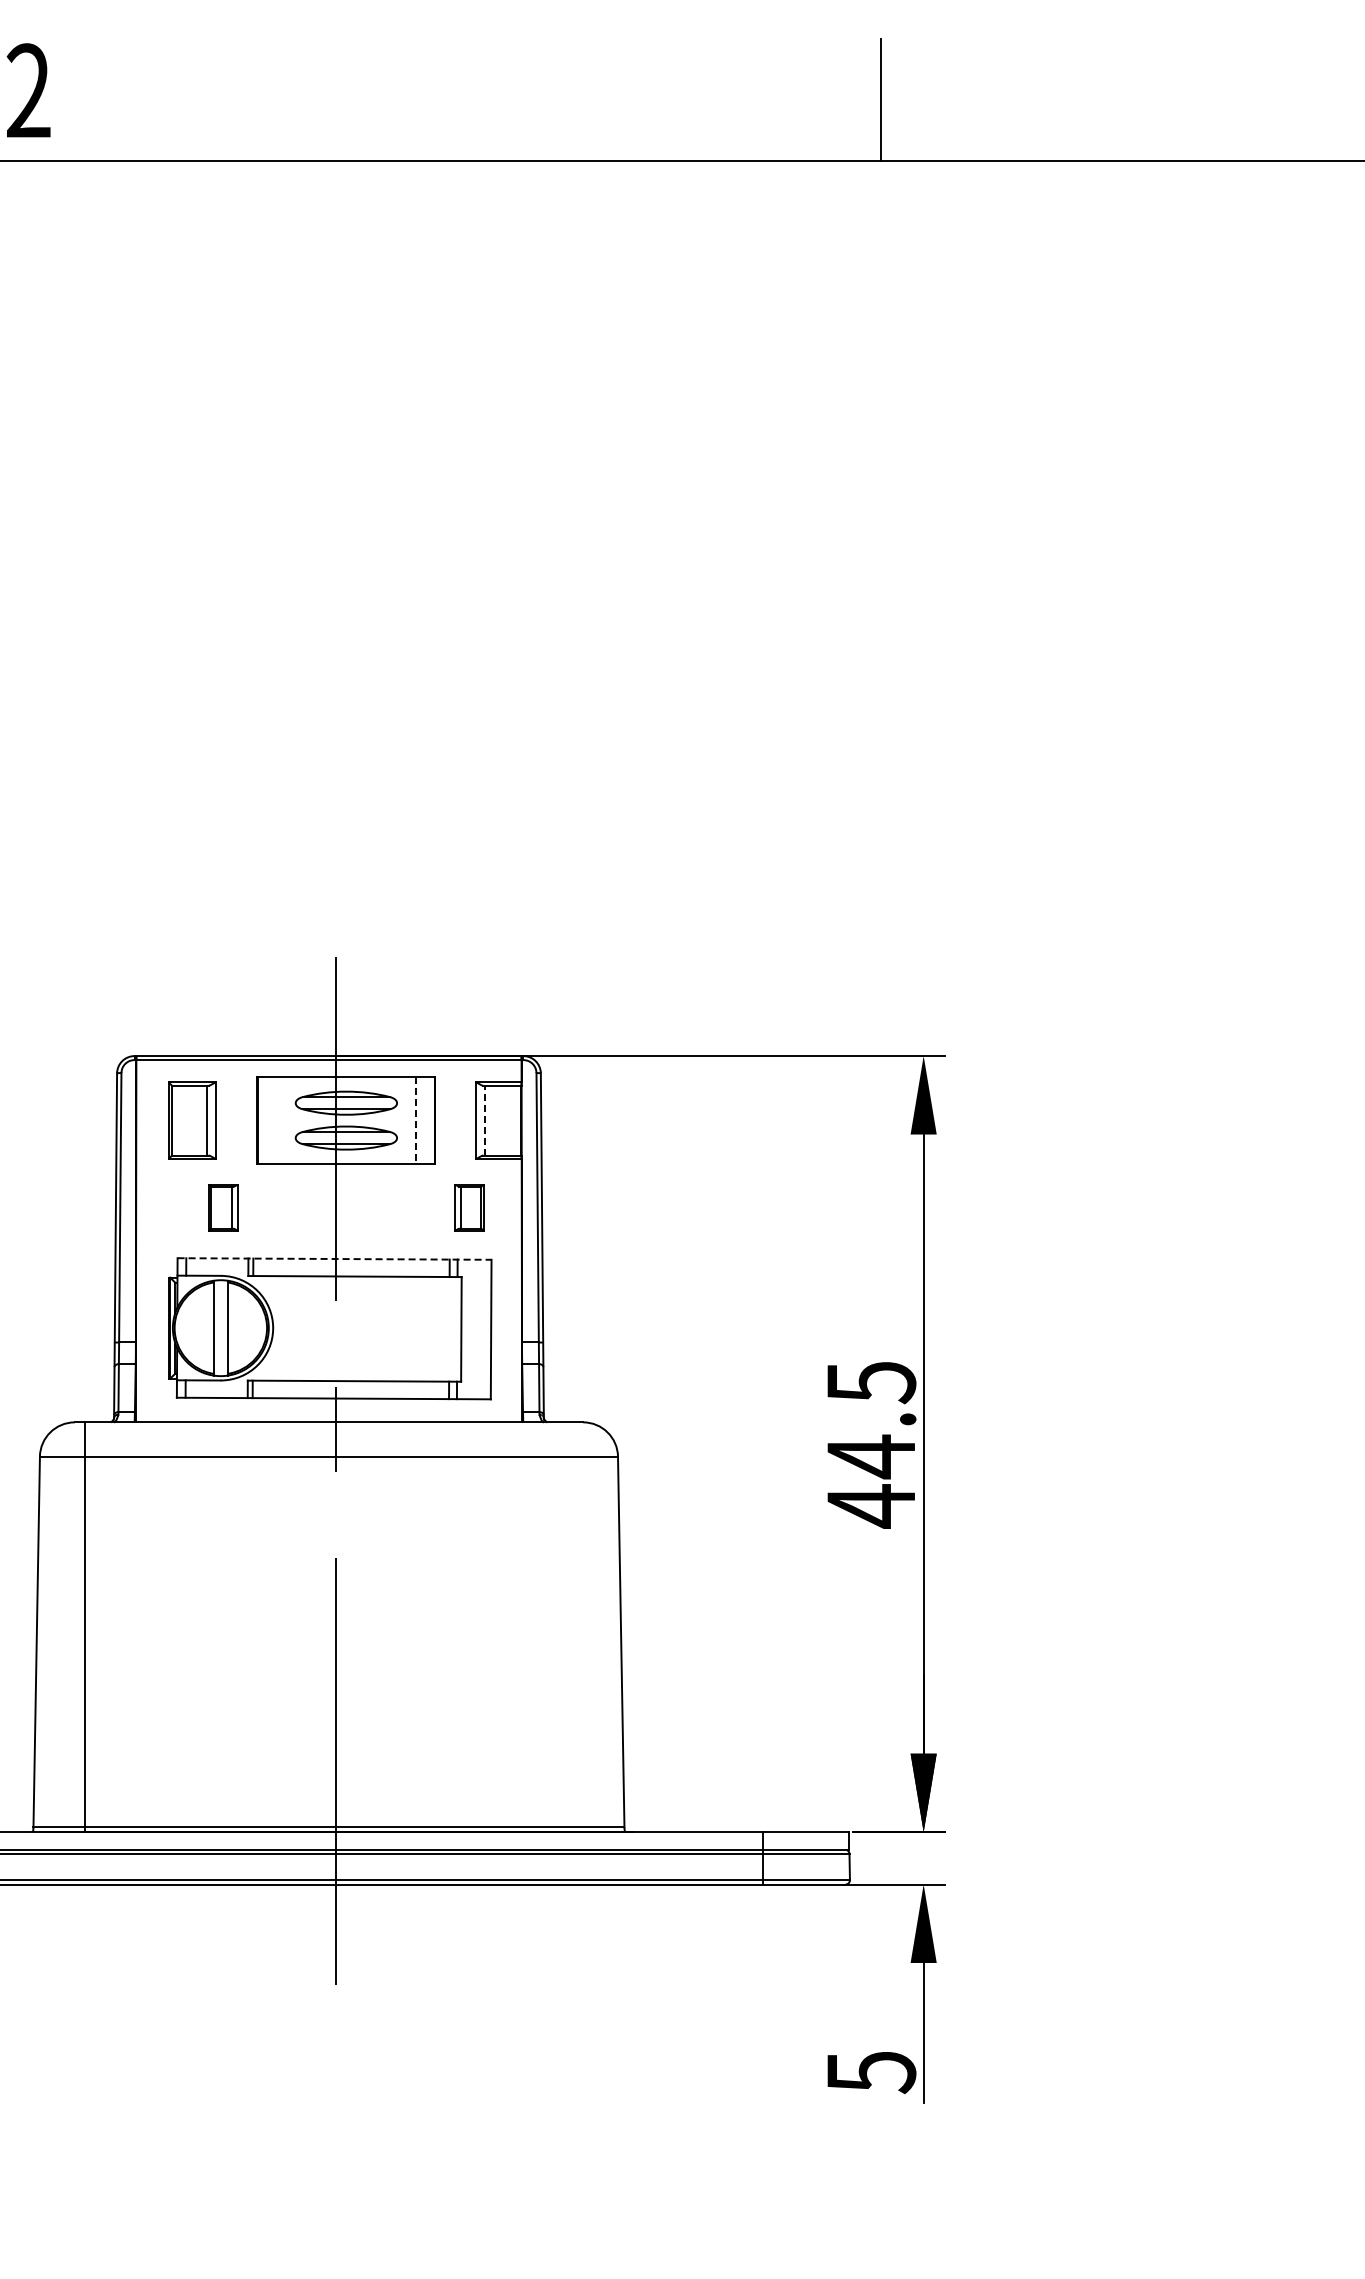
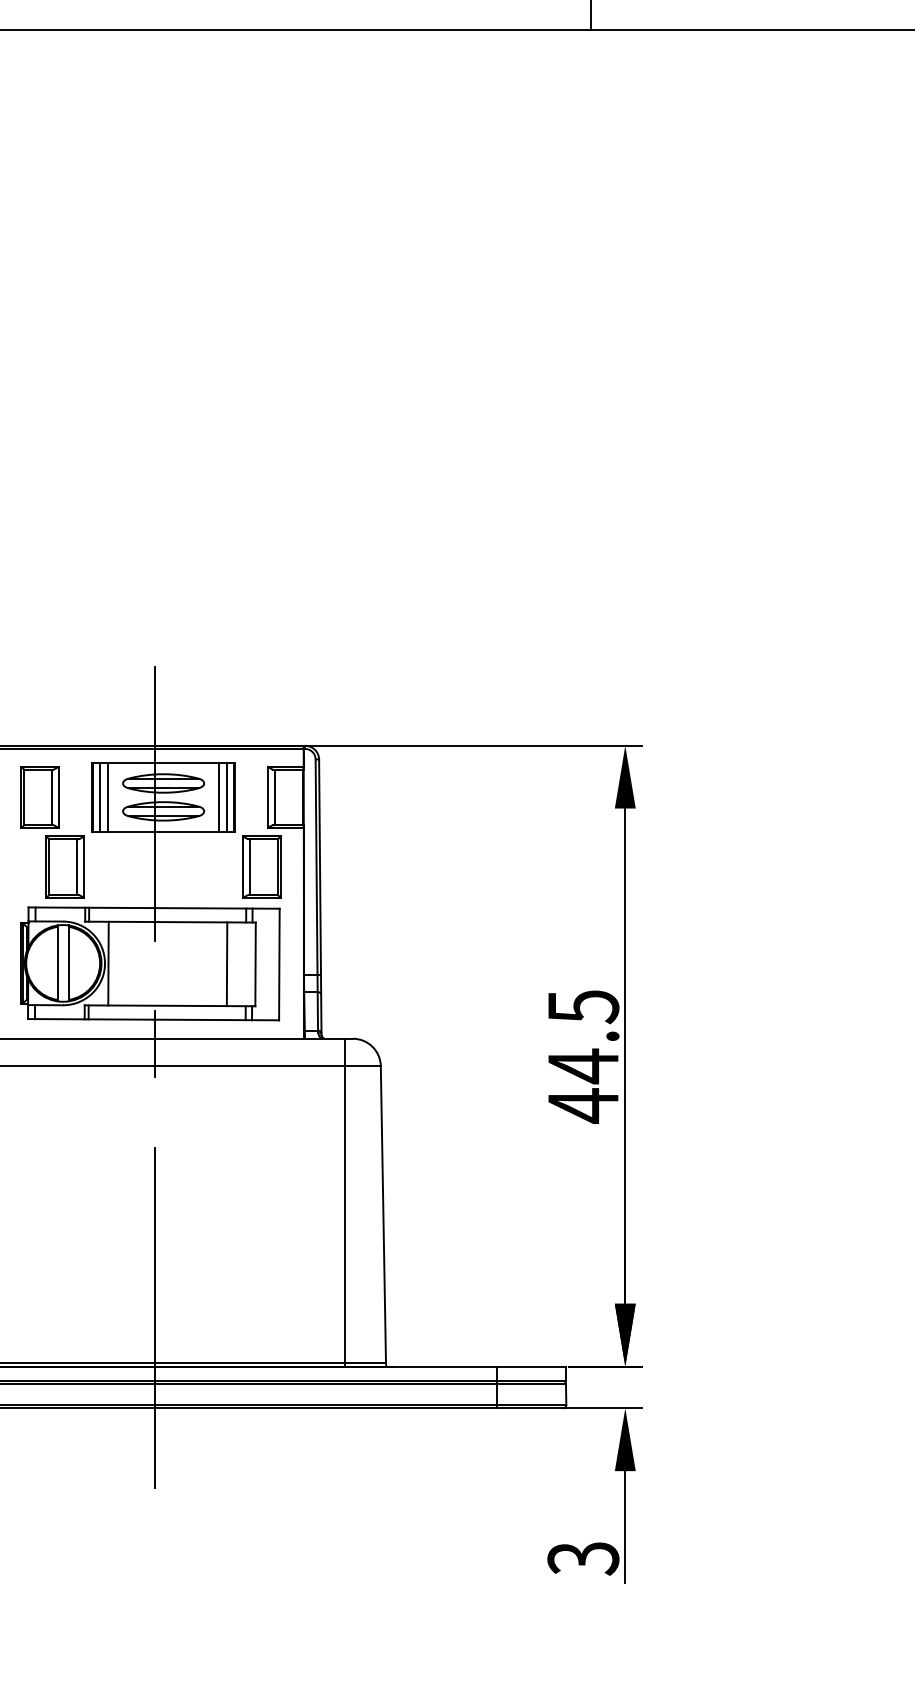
line: (266, 1120) -> (99, 797), added
line: (276, 1120) -> (107, 797), added
line: (416, 1120) -> (219, 797), dashed -> solid
line: (425, 1120) -> (226, 797), added
line: (485, 1120) -> (274, 797), dashed -> solid
part: (223, 1207) -> (65, 866), size x1.67
part: (469, 1207) -> (262, 866), size x1.67
line: (334, 1259) -> (154, 908), dashed -> solid
line: (277, 1328) -> (108, 963), added
line: (425, 1328) -> (226, 963), added
line: (573, 1627) -> (345, 1202), added
text: (870, 2072) -> (582, 1558), 5 -> 3

